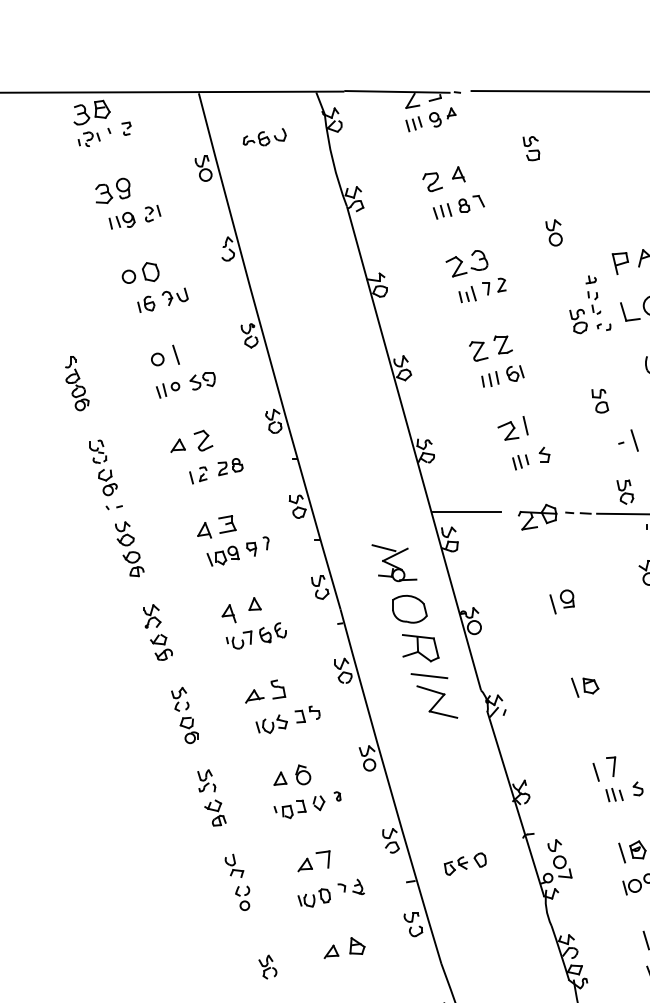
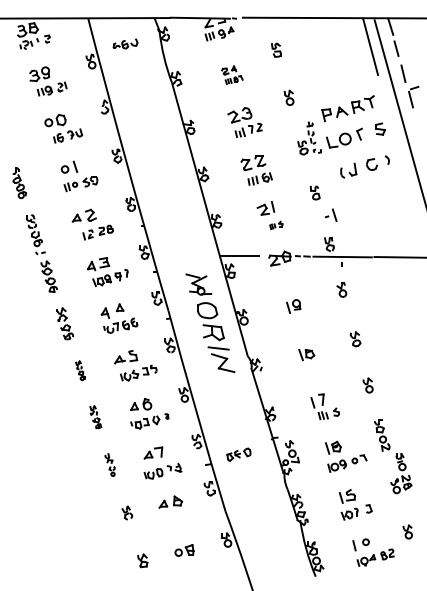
part: (453, 191) -> (232, 74), size x0.6
part: (531, 458) -> (276, 225), size x0.6
part: (185, 715) -> (80, 370), size x0.6
part: (211, 796) -> (95, 416), size x0.7
part: (236, 881) -> (109, 464), size x0.7

